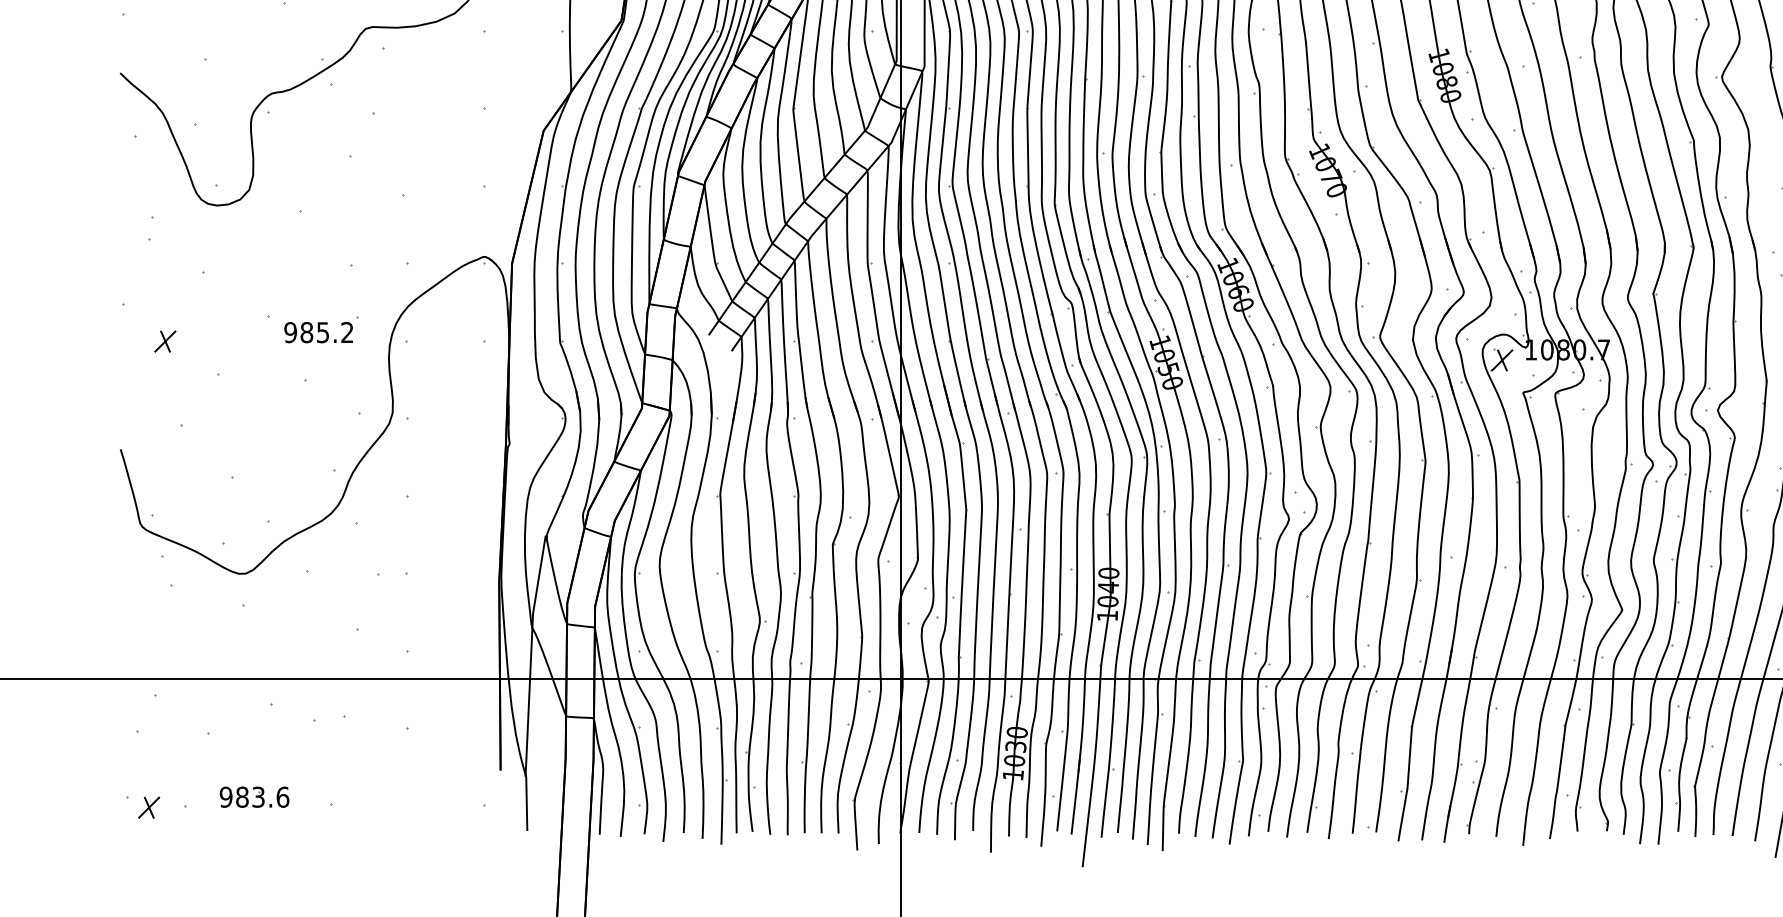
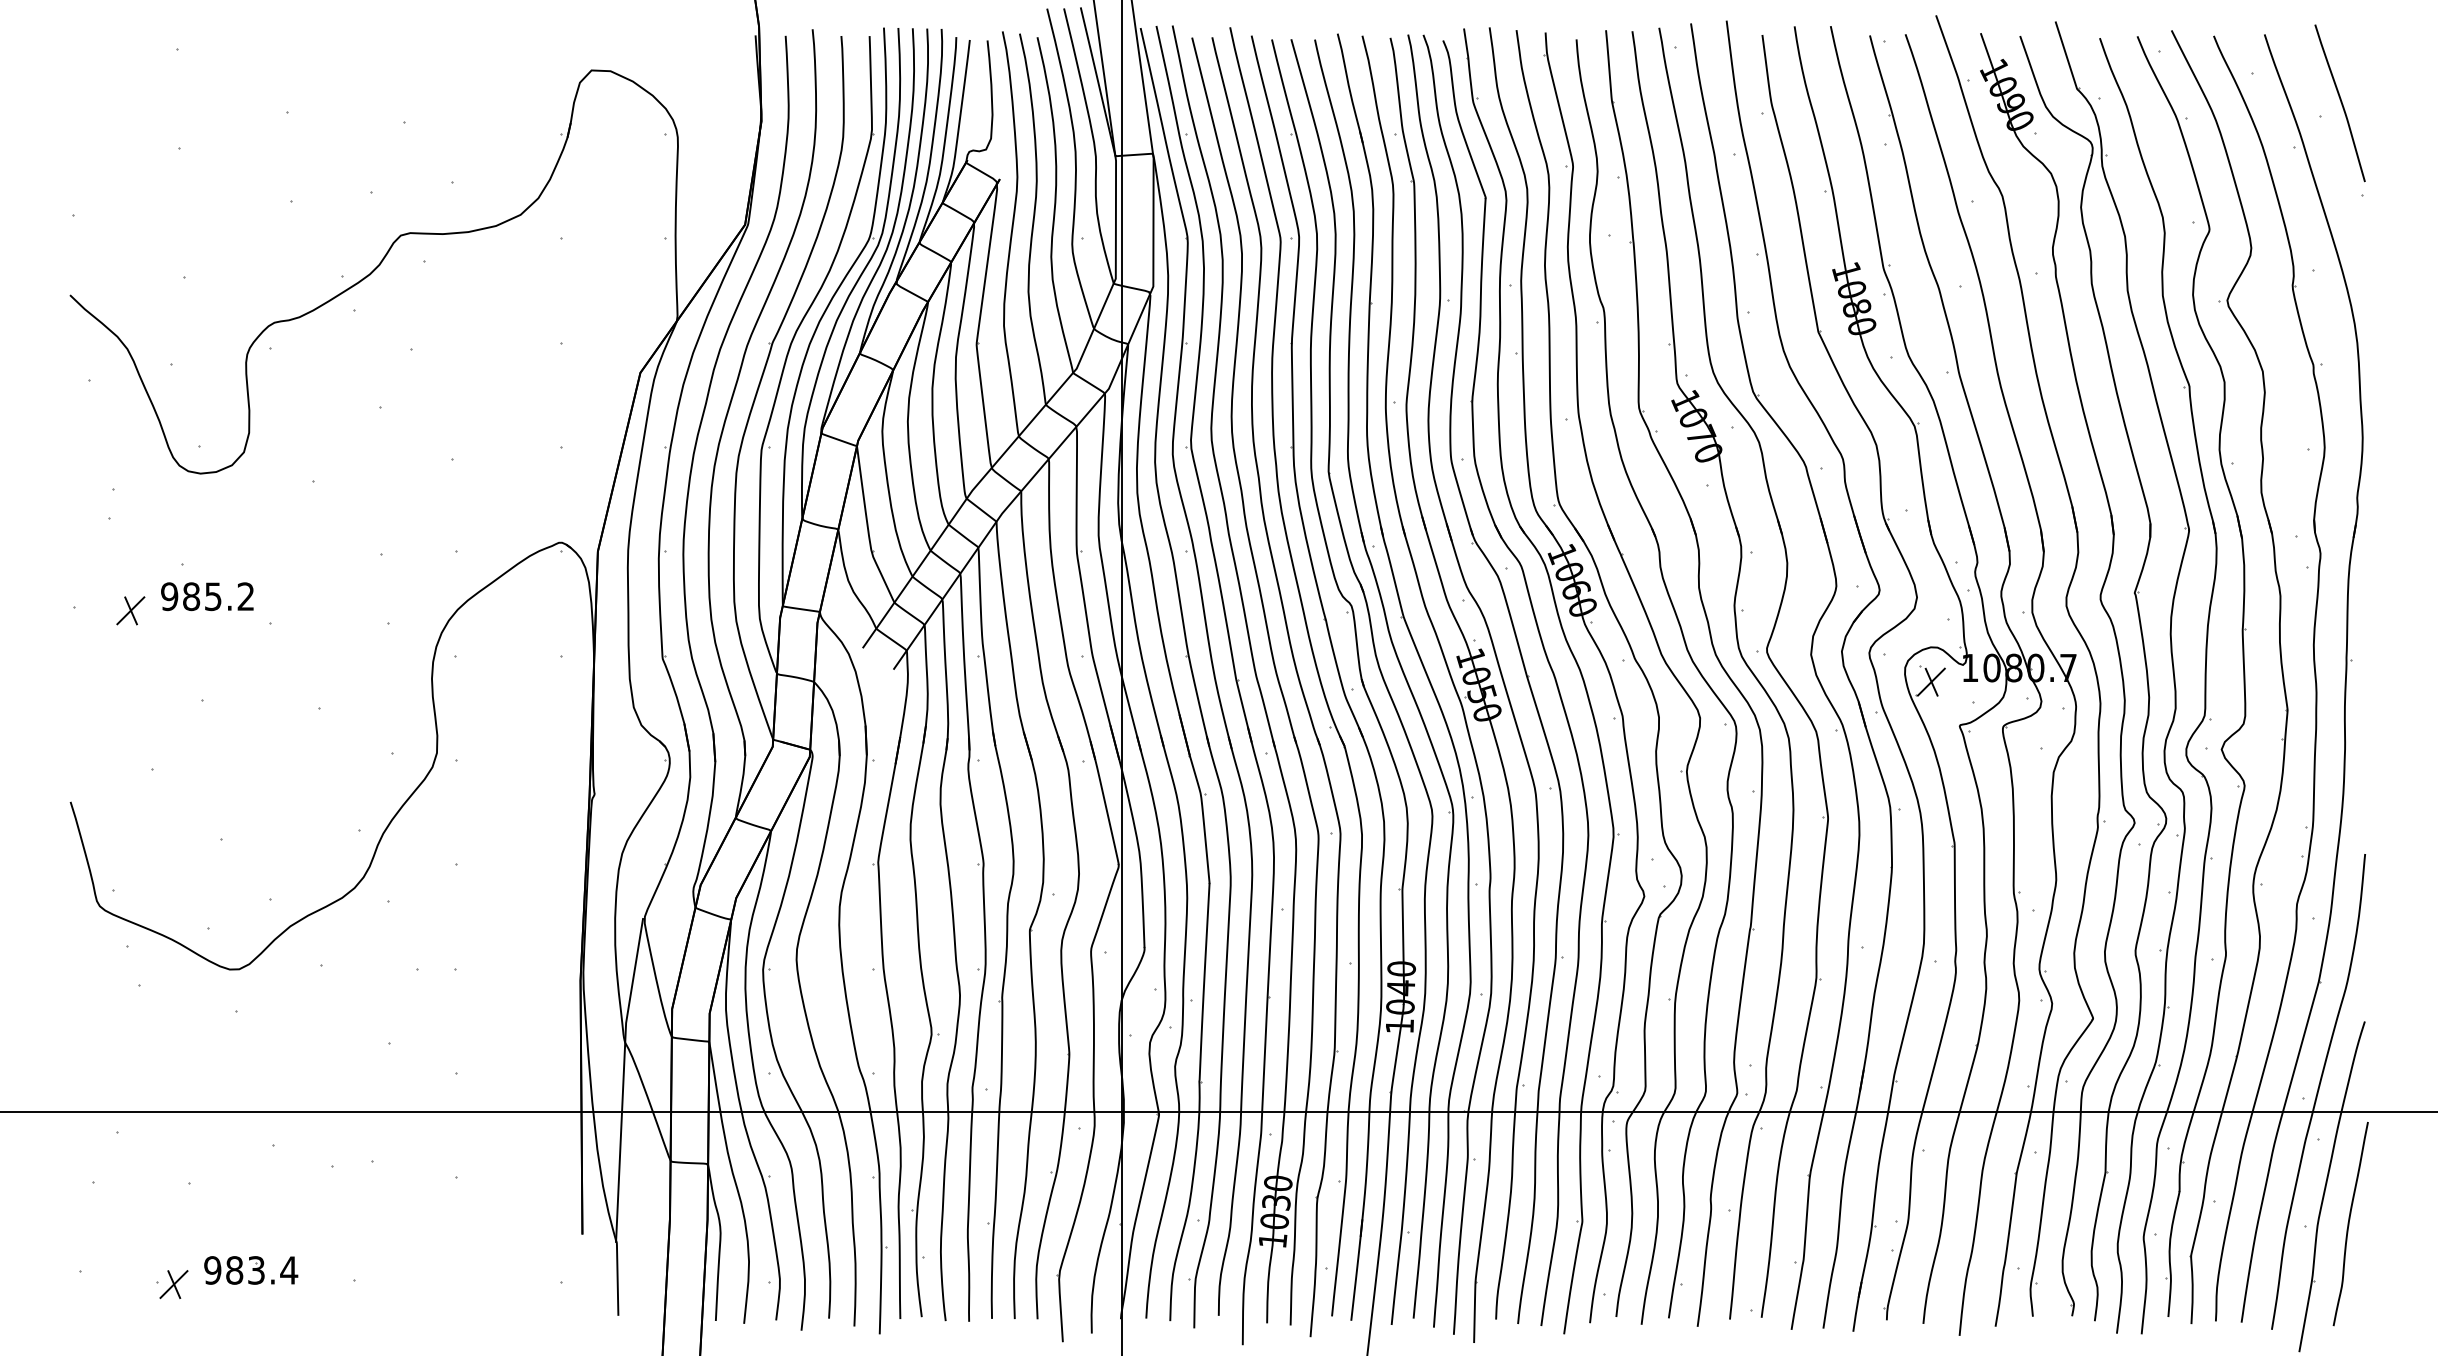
text: (318, 332) -> (207, 596), moved
part: (165, 341) -> (130, 610), moved
text: (283, 797) -> (289, 1270), 983.6 -> 983.4
part: (148, 807) -> (173, 1284), moved

